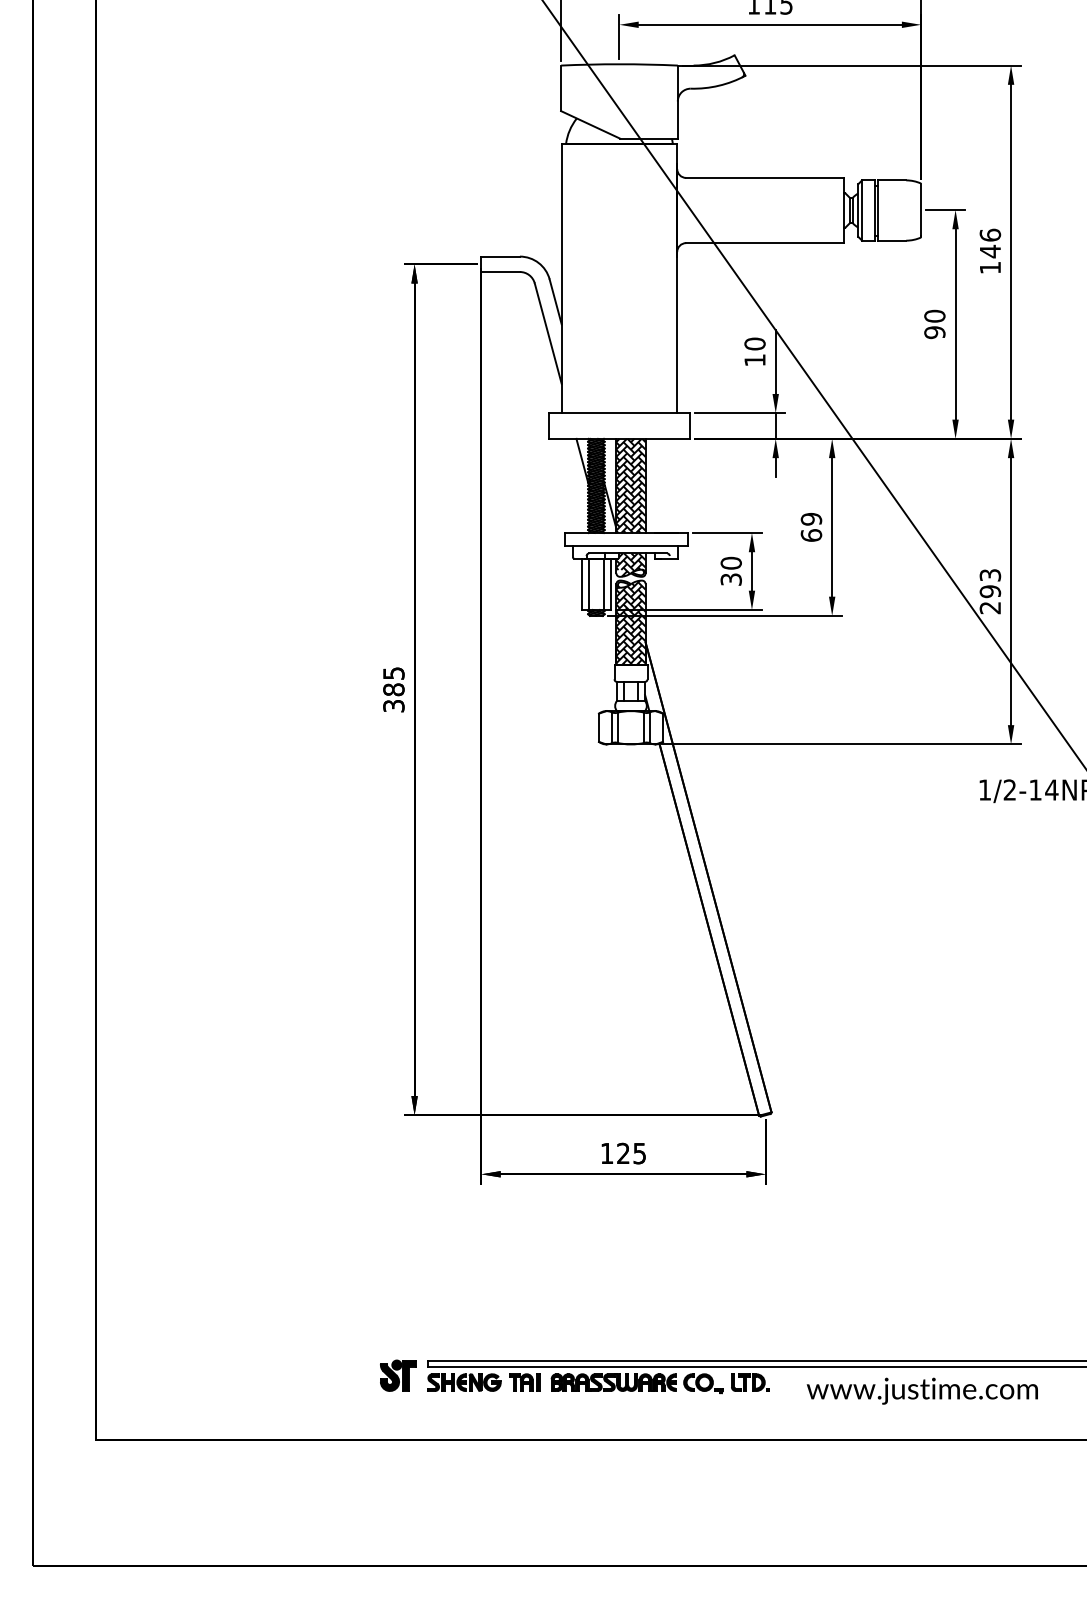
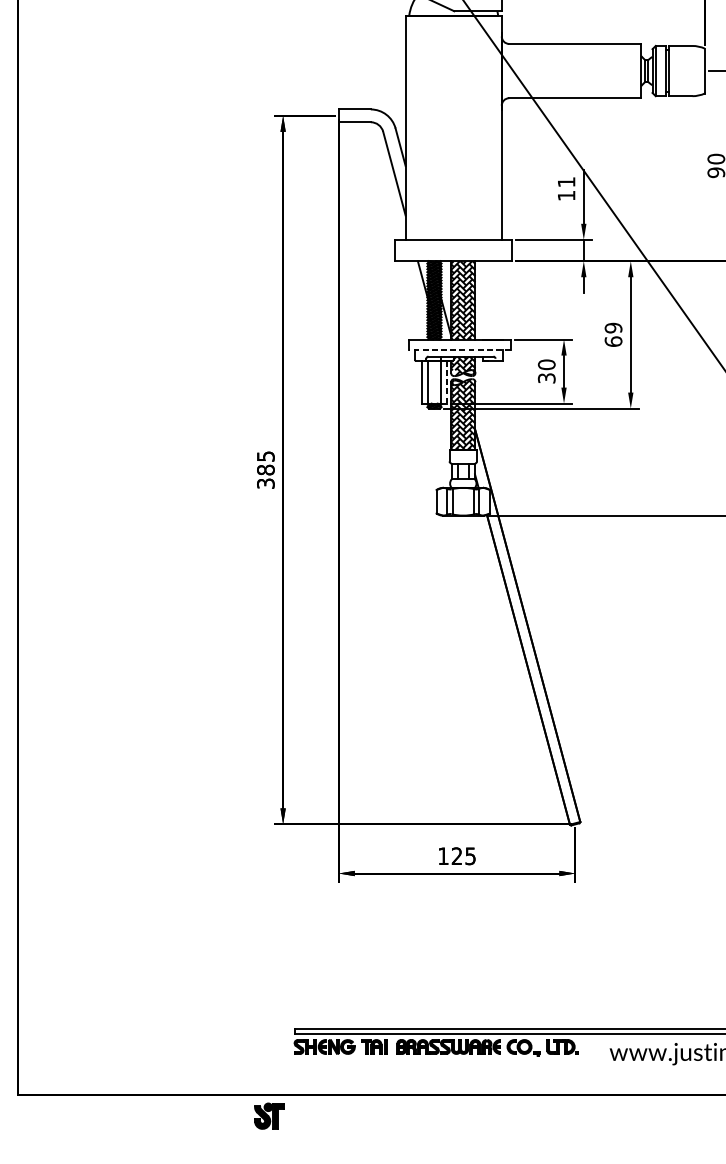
text: (754, 343) -> (566, 181), 10 -> 11
line: (626, 545) -> (459, 349), solid -> dashed
line: (611, 584) -> (447, 382), solid -> dashed
part: (398, 1375) -> (269, 1115), moved

